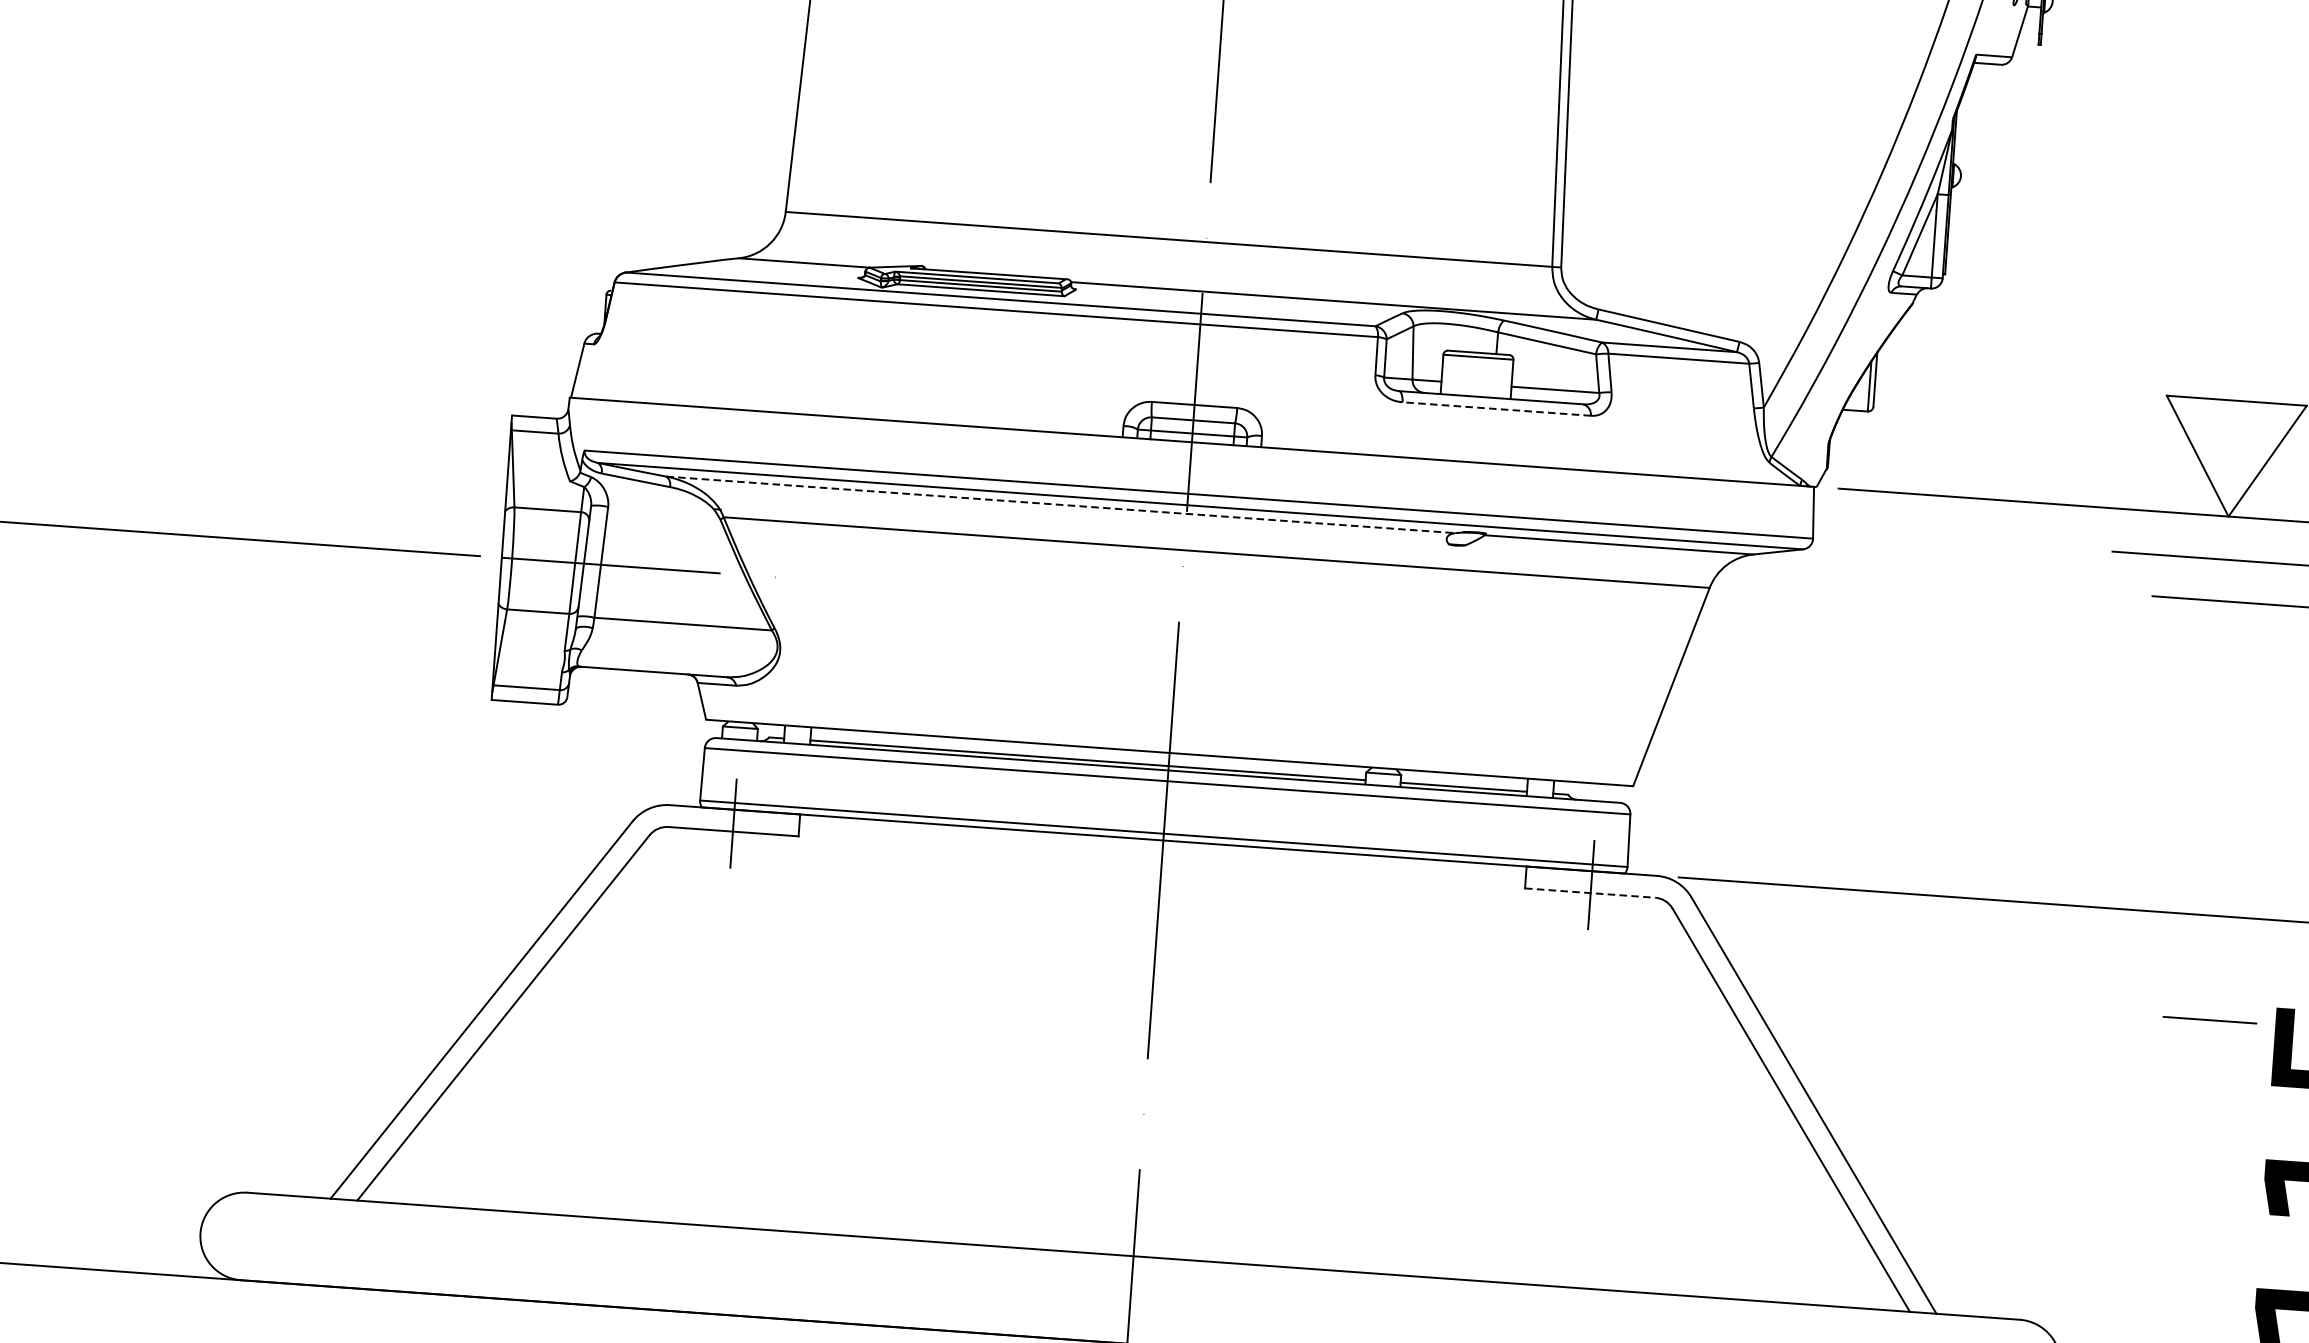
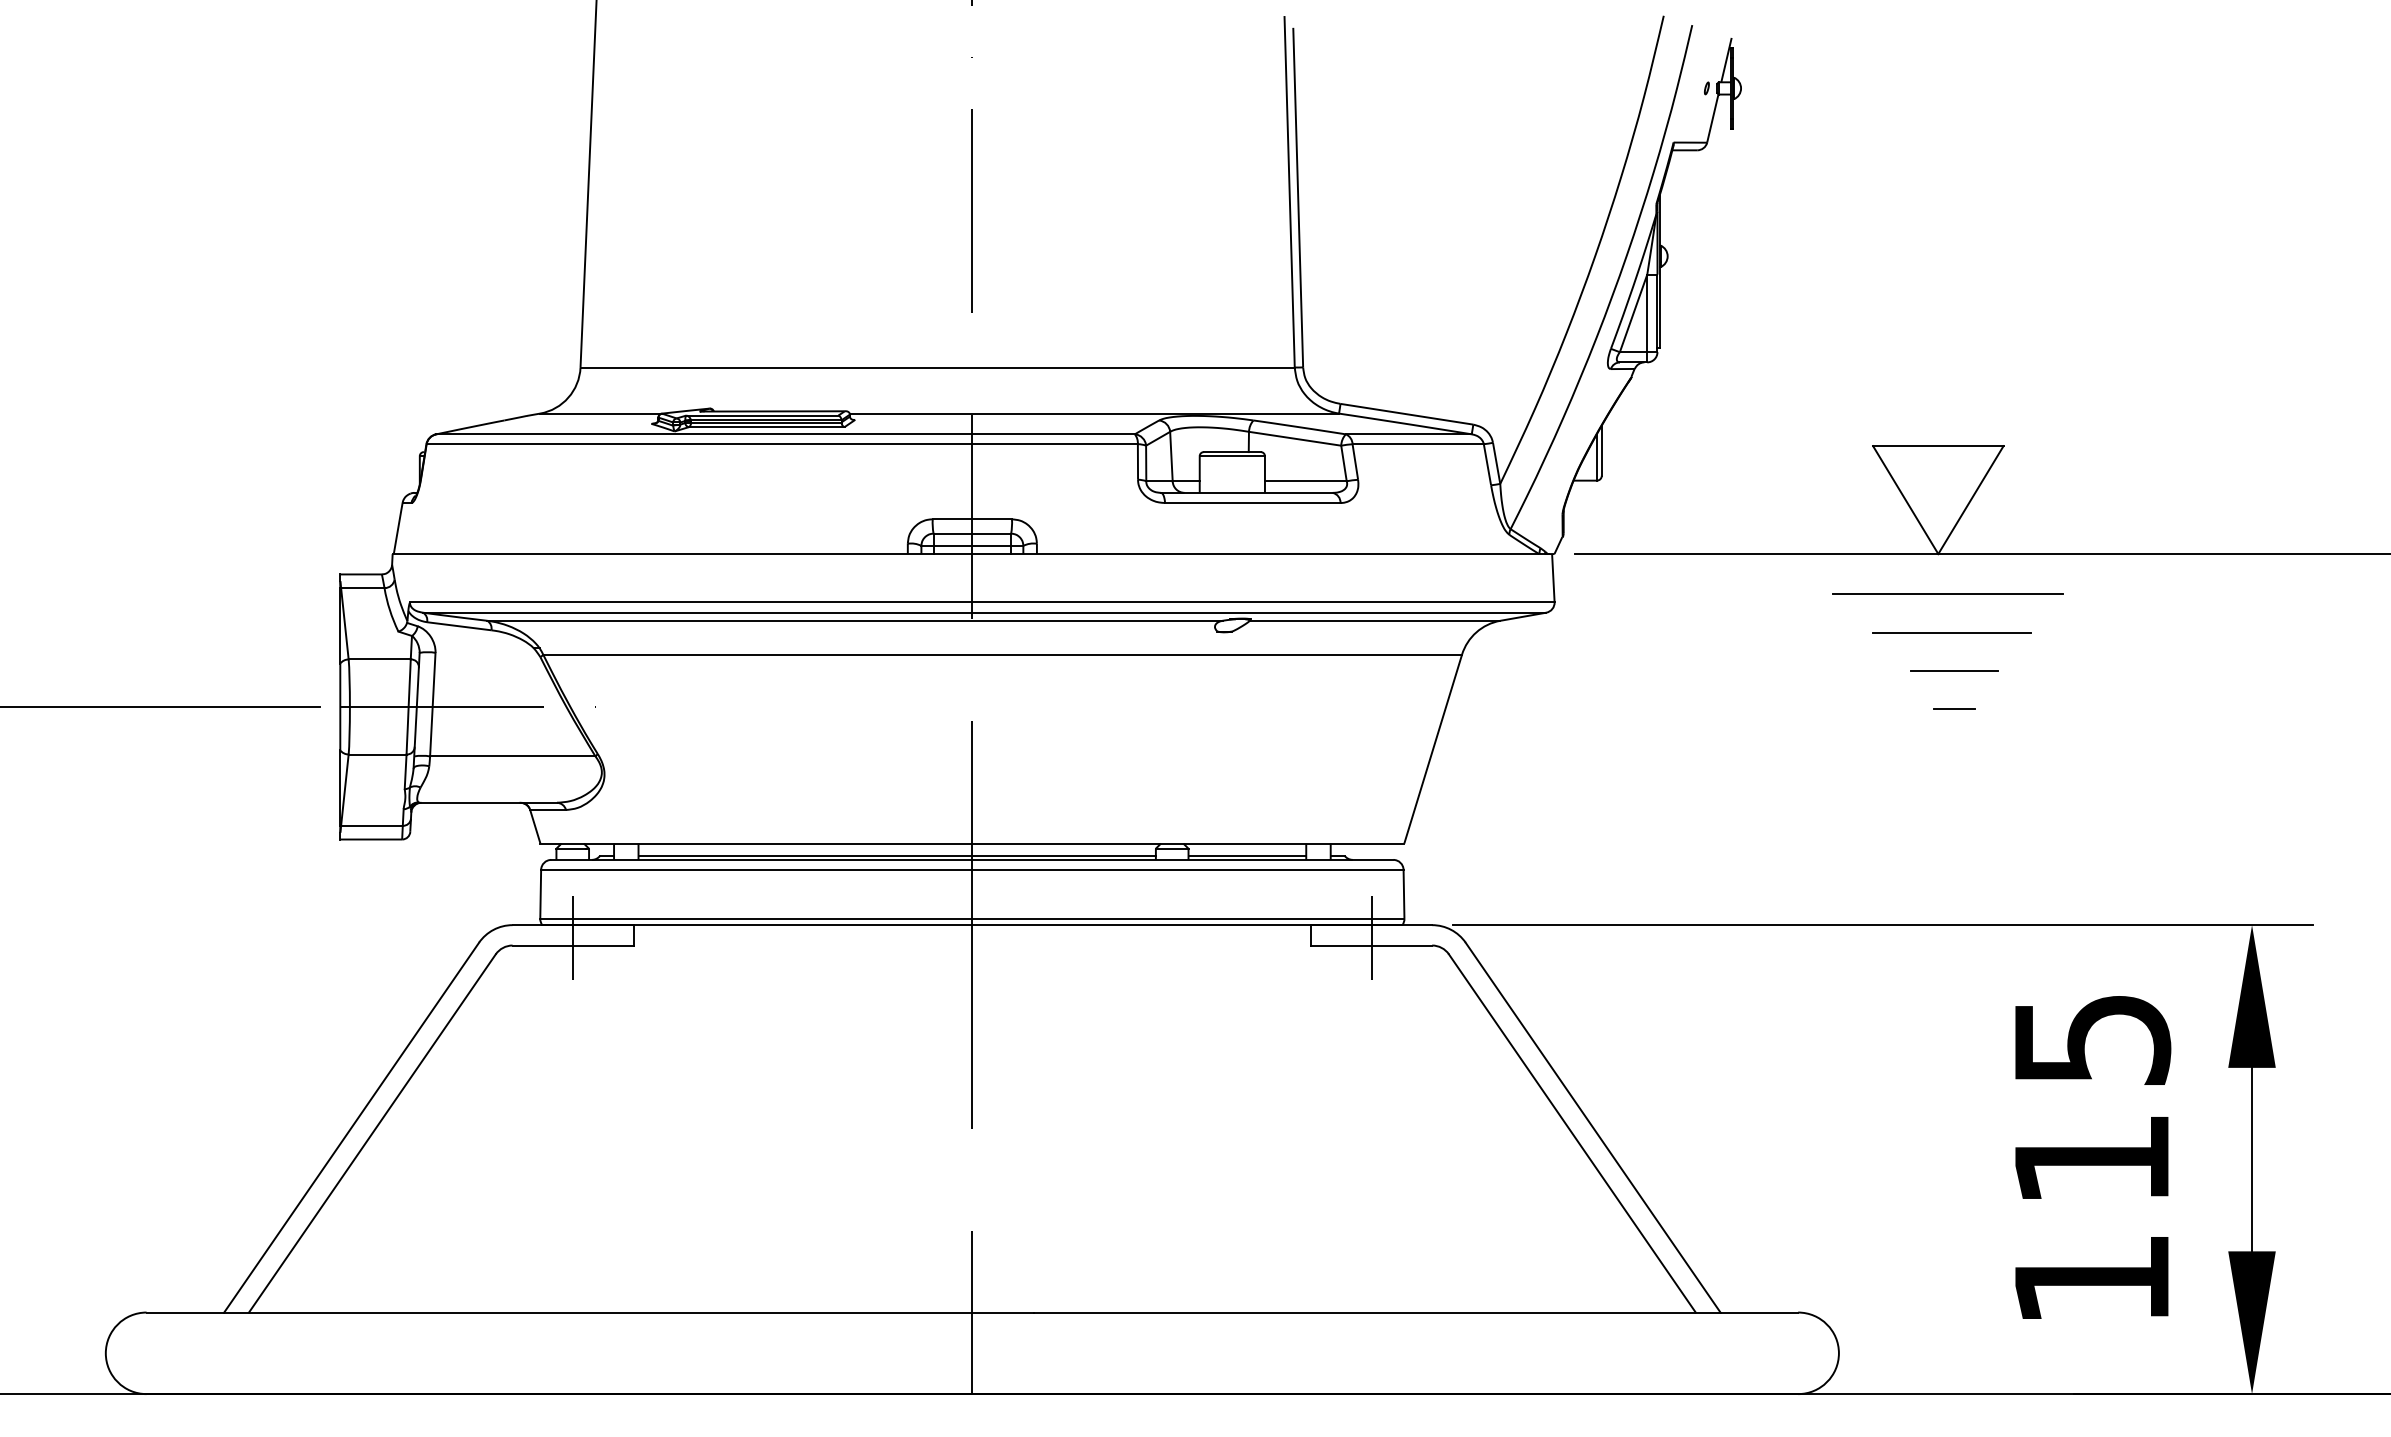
line: (1496, 409) -> (1252, 503), dashed -> solid
line: (1061, 504) -> (855, 620), dashed -> solid
line: (2233, 684) -> (1954, 709), added
line: (1590, 893) -> (1371, 945), dashed -> solid
line: (2209, 1019) -> (1954, 670), moved

